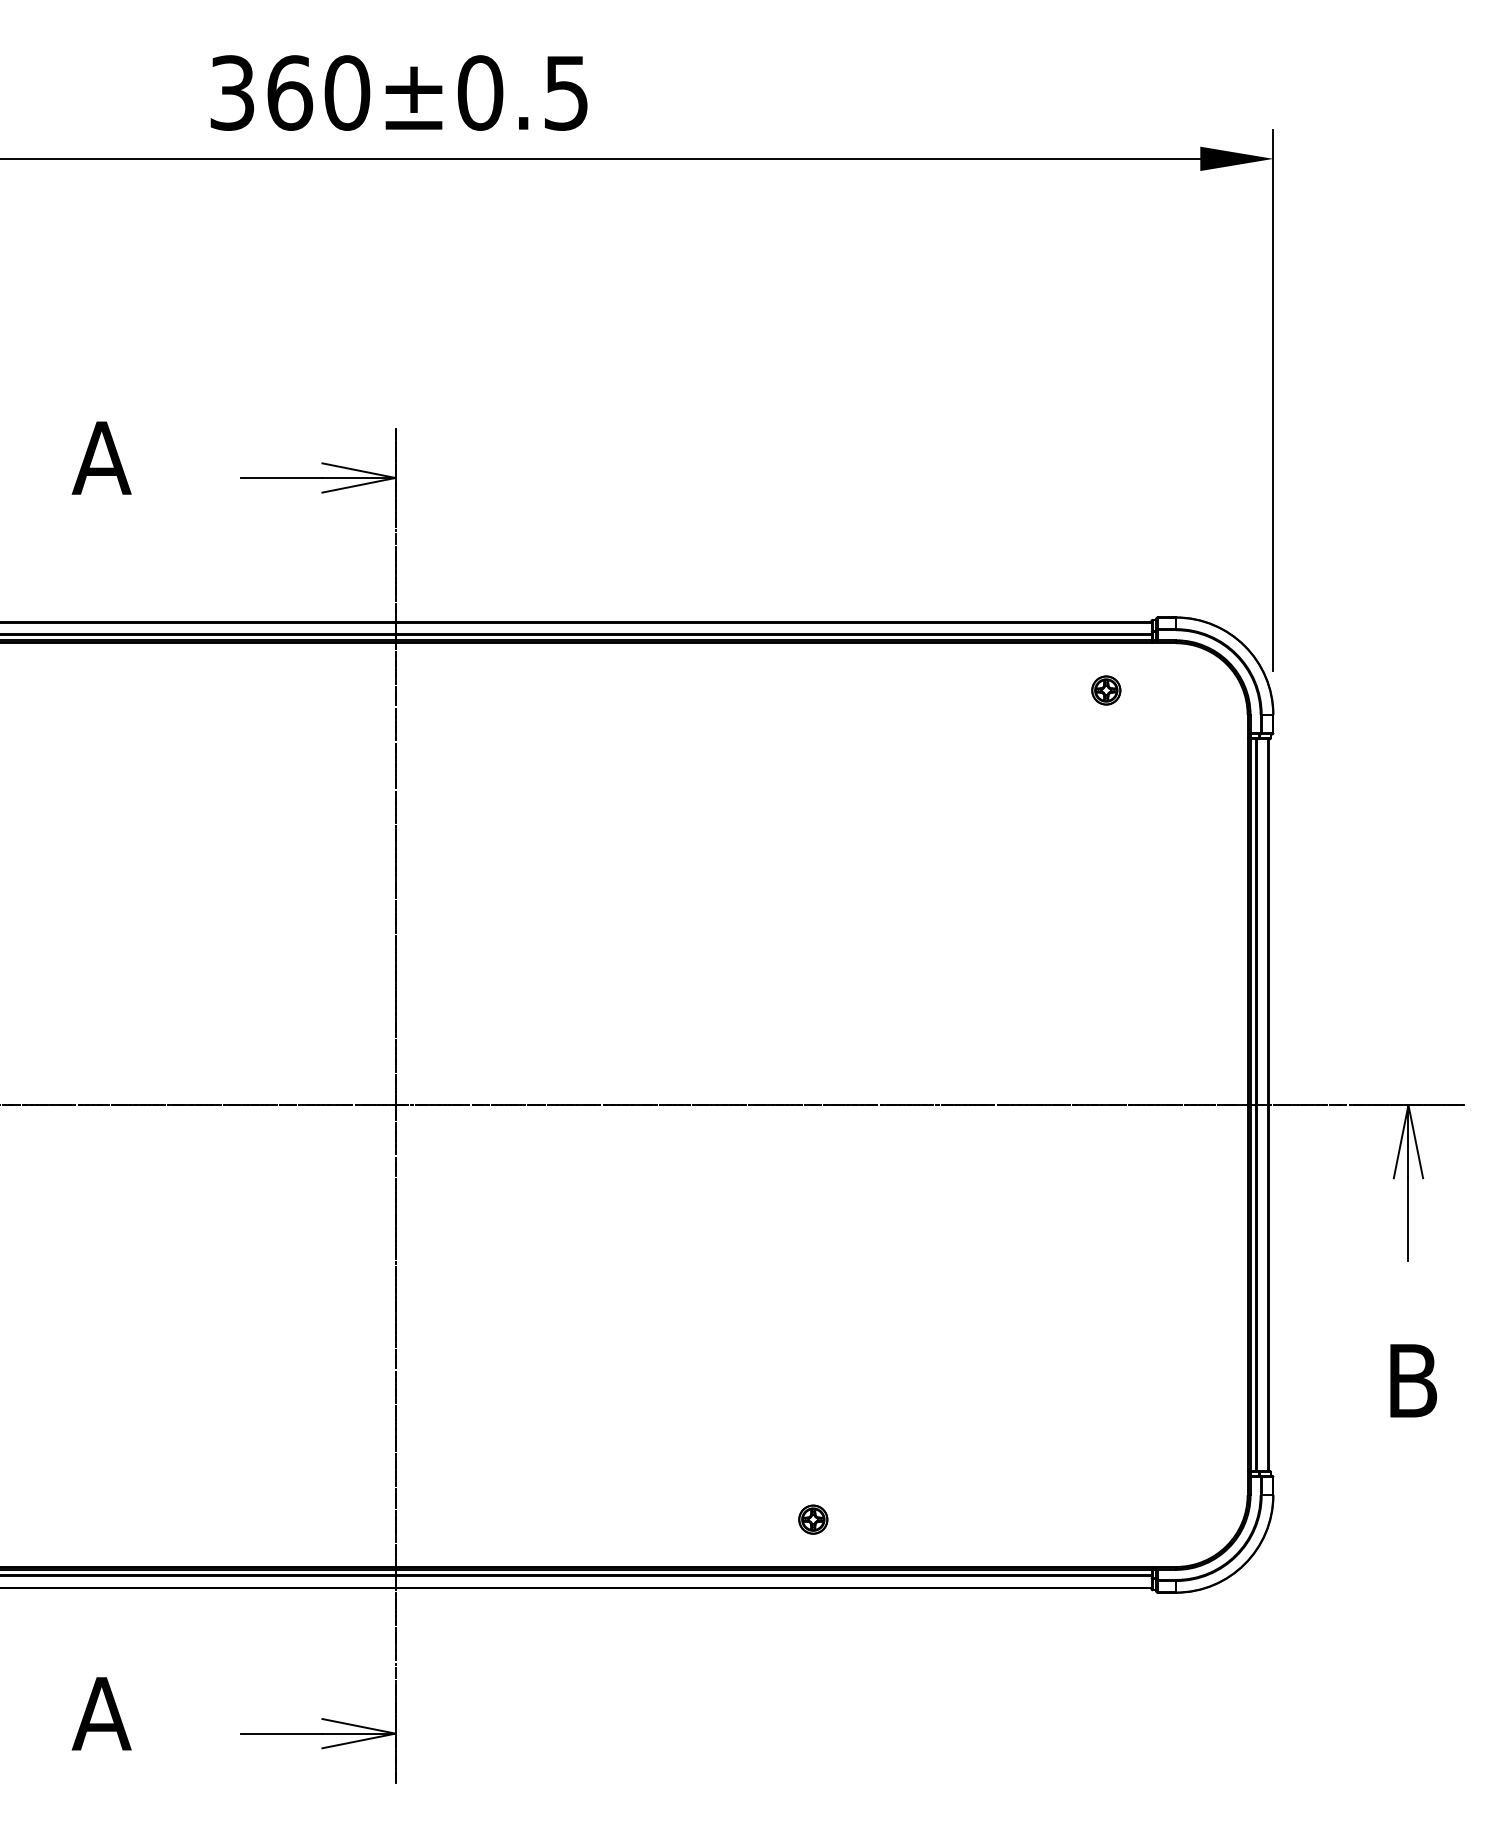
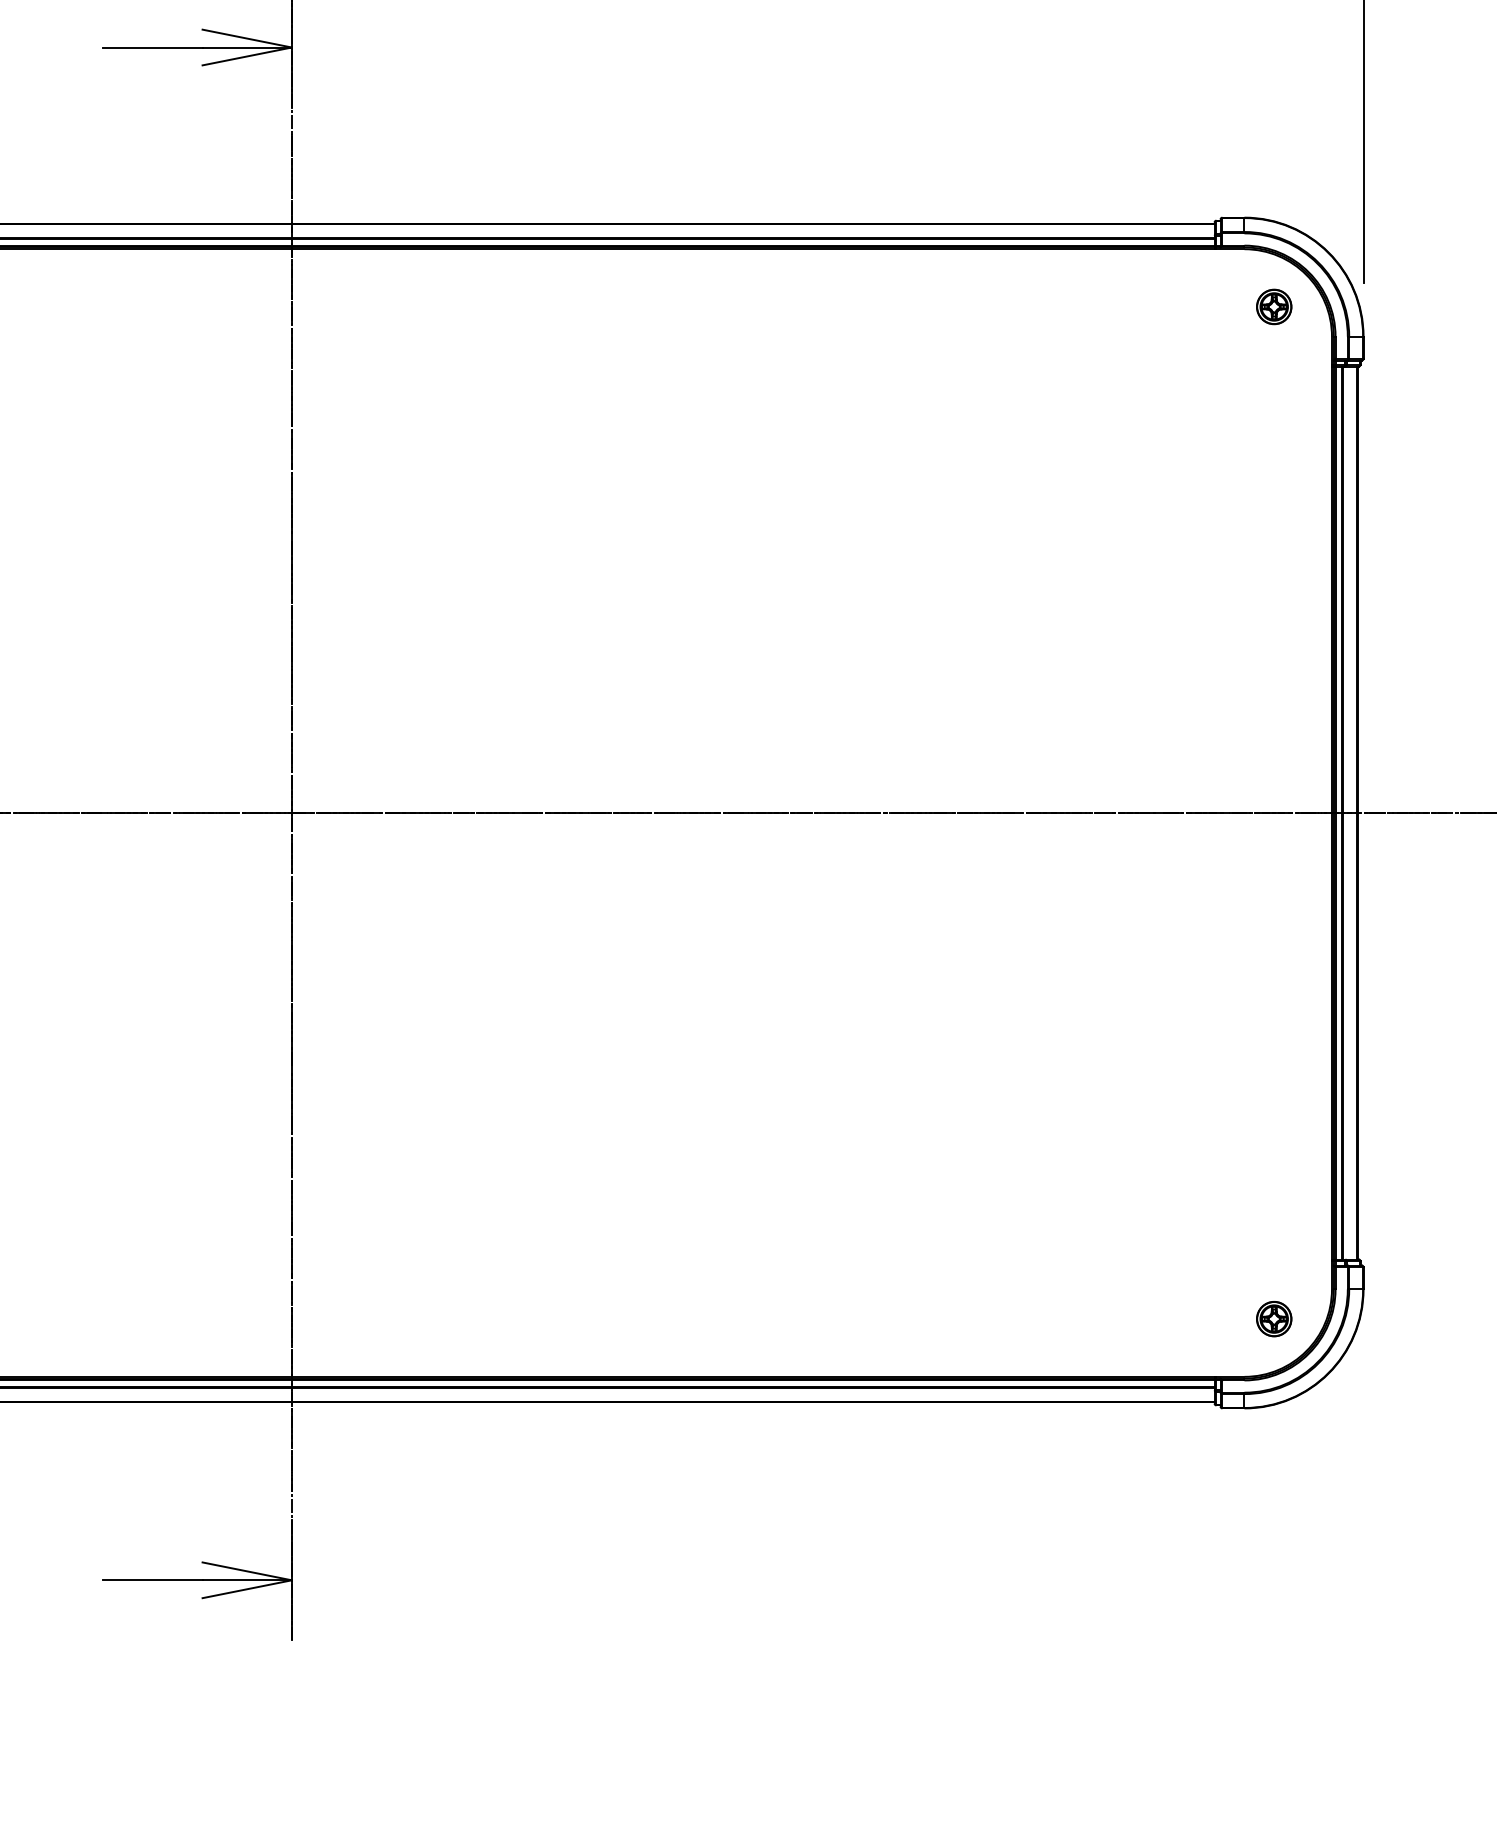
part: (1106, 690) -> (1274, 306), moved
part: (813, 1519) -> (1274, 1318), moved

